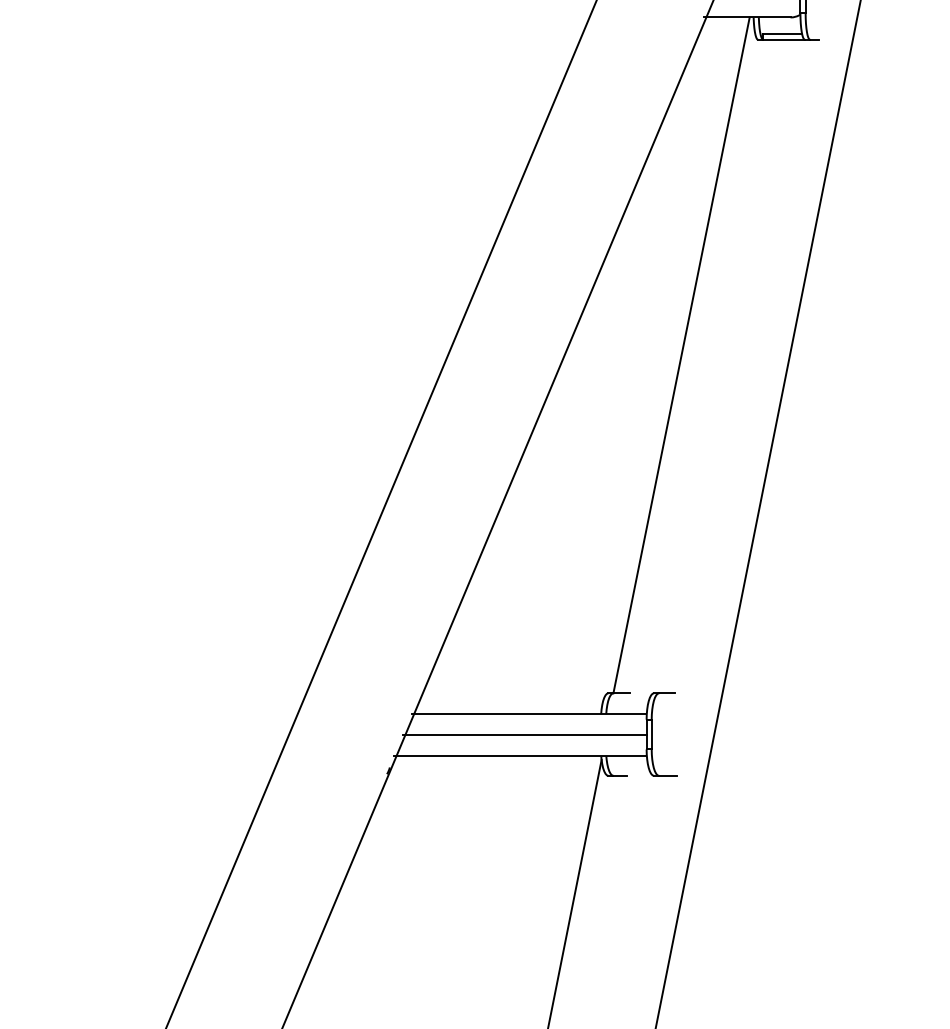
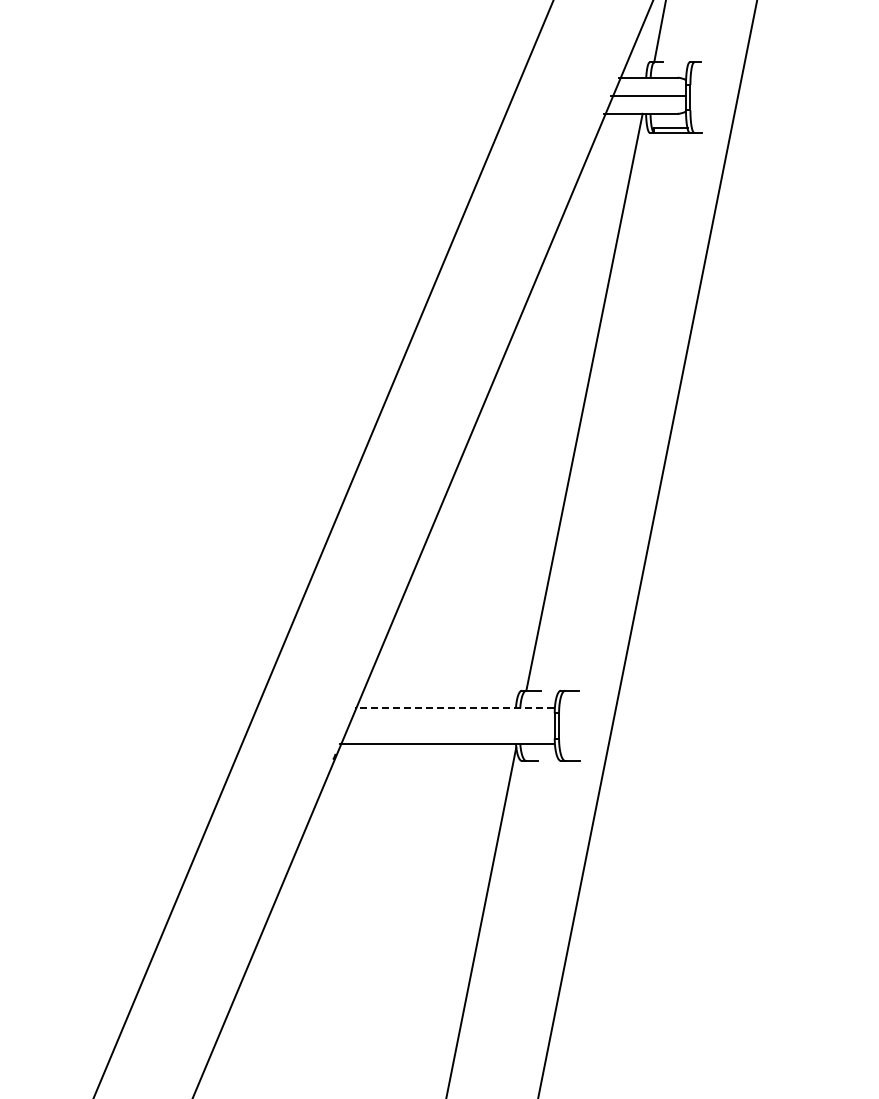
line: (529, 714) -> (454, 708), solid -> dashed
line: (524, 735) -> (450, 726), removed

